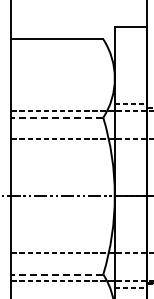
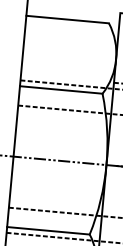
line: (57, 117) -> (61, 89), dashed -> solid
line: (57, 274) -> (48, 230), dashed -> solid

